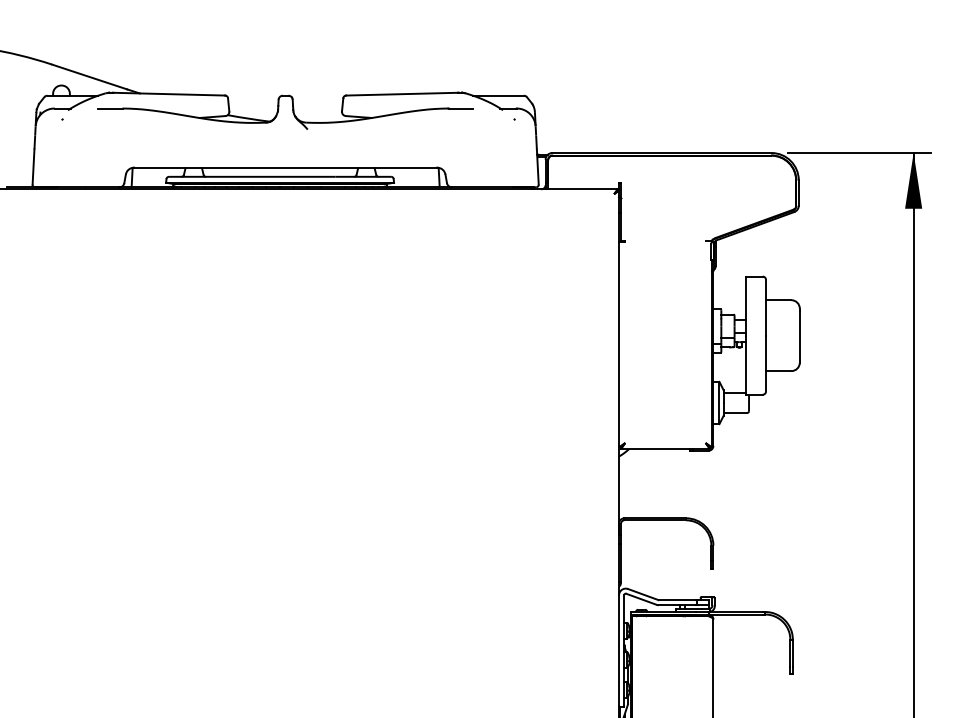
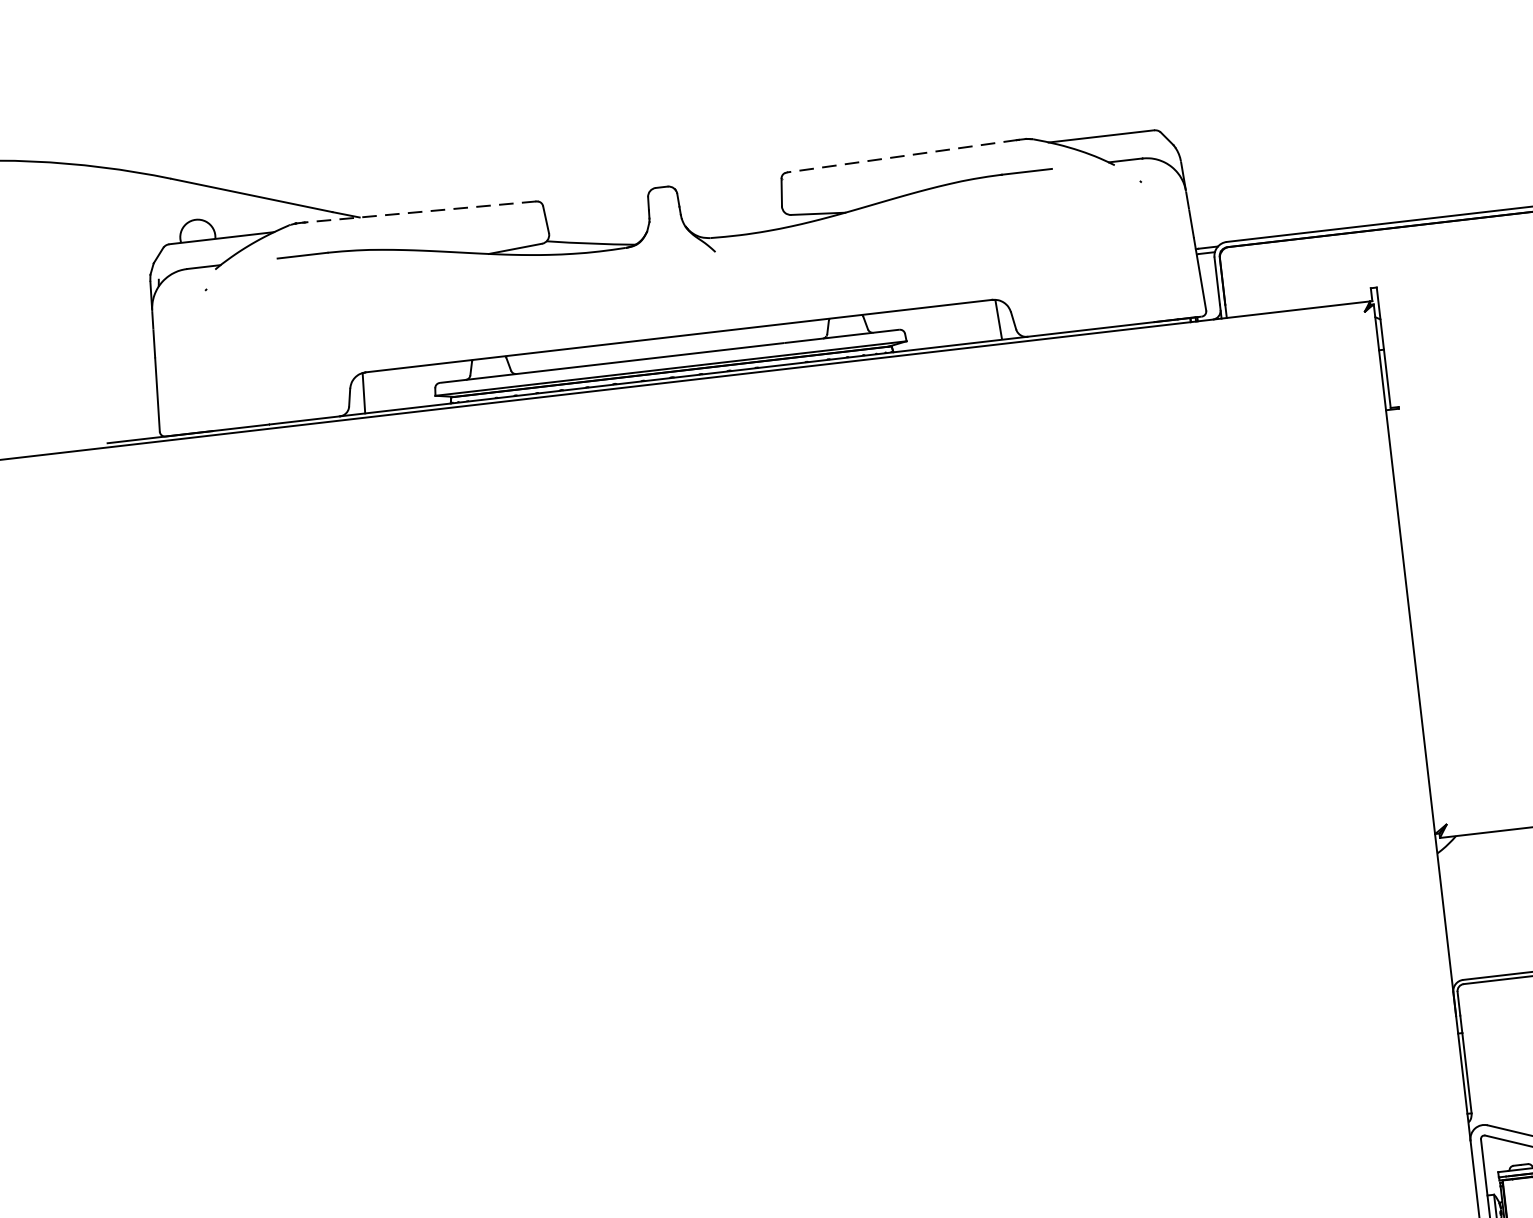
line: (168, 94) -> (419, 212), solid -> dashed
line: (401, 94) -> (900, 157), solid -> dashed

